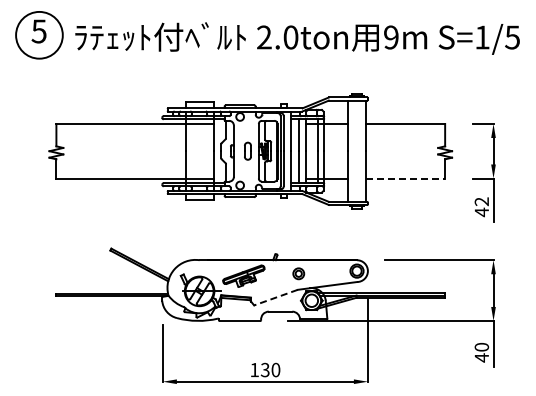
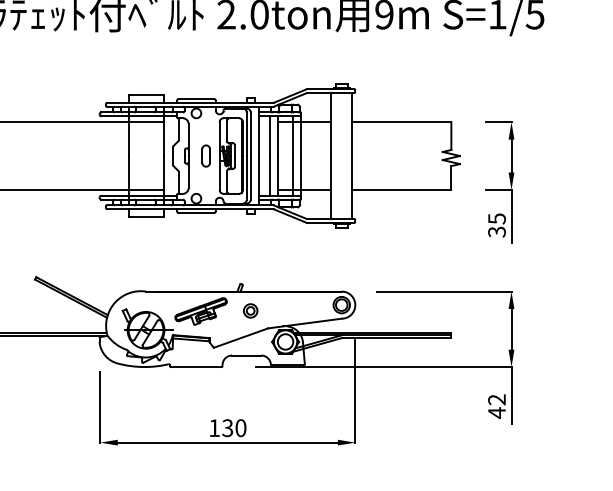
line: (405, 178) -> (402, 189), dashed -> solid
text: (481, 207) -> (496, 226), 42 -> 35
part: (298, 273) -> (250, 310), moved
line: (275, 297) -> (240, 337), dashed -> solid
text: (481, 346) -> (496, 398), 40 -> 42

